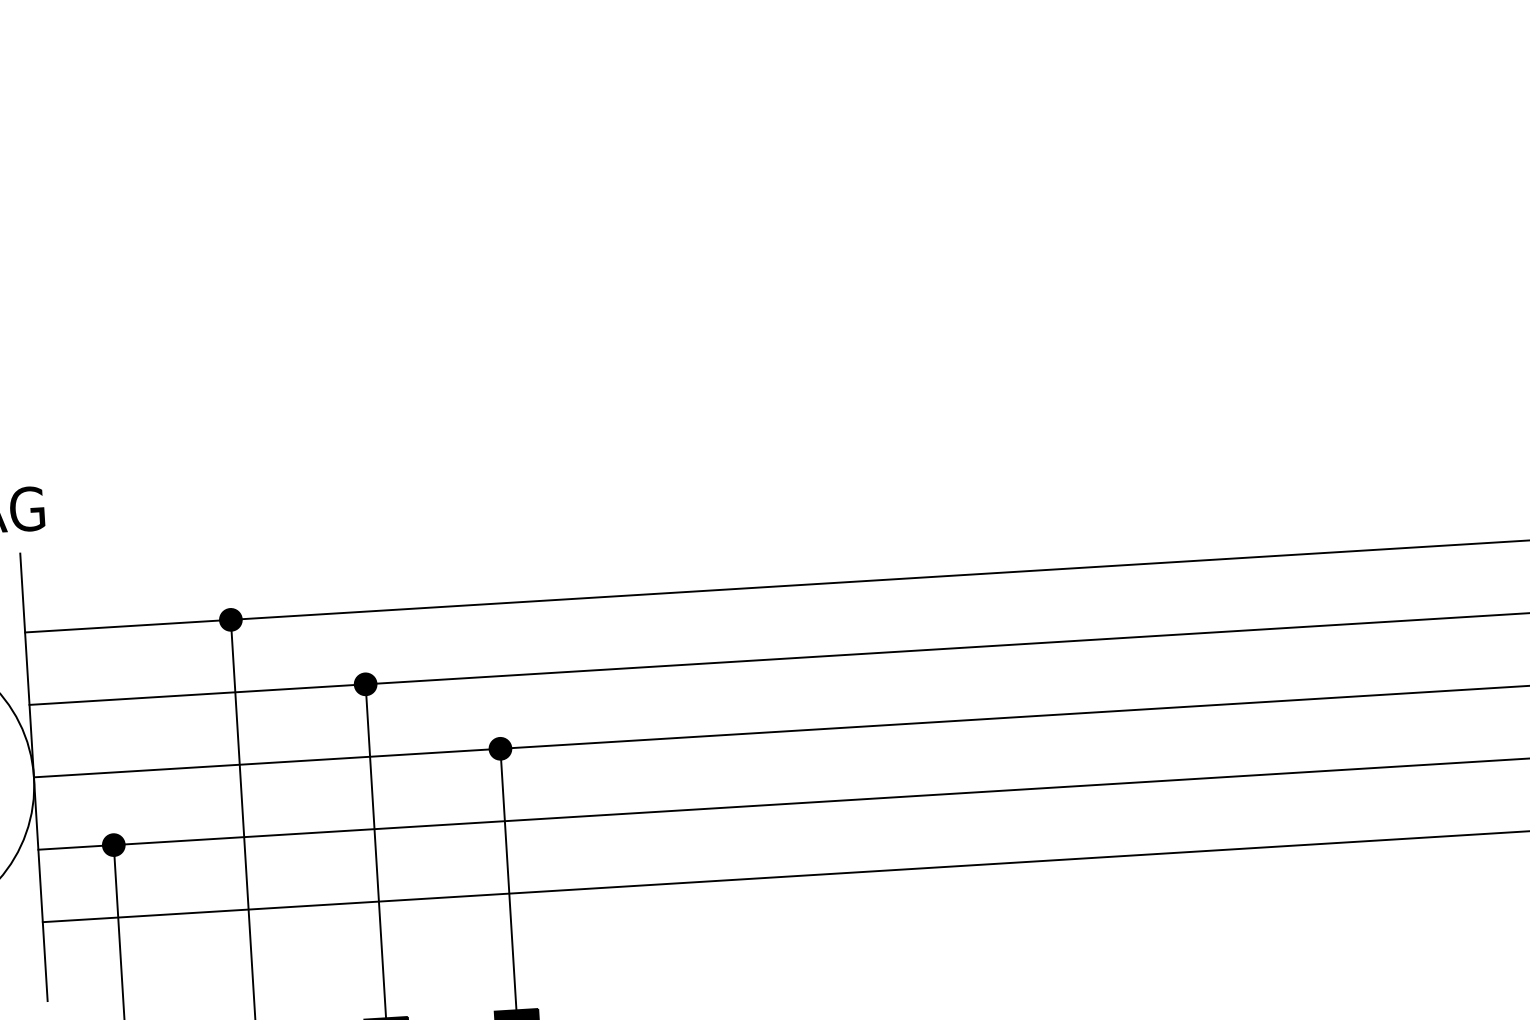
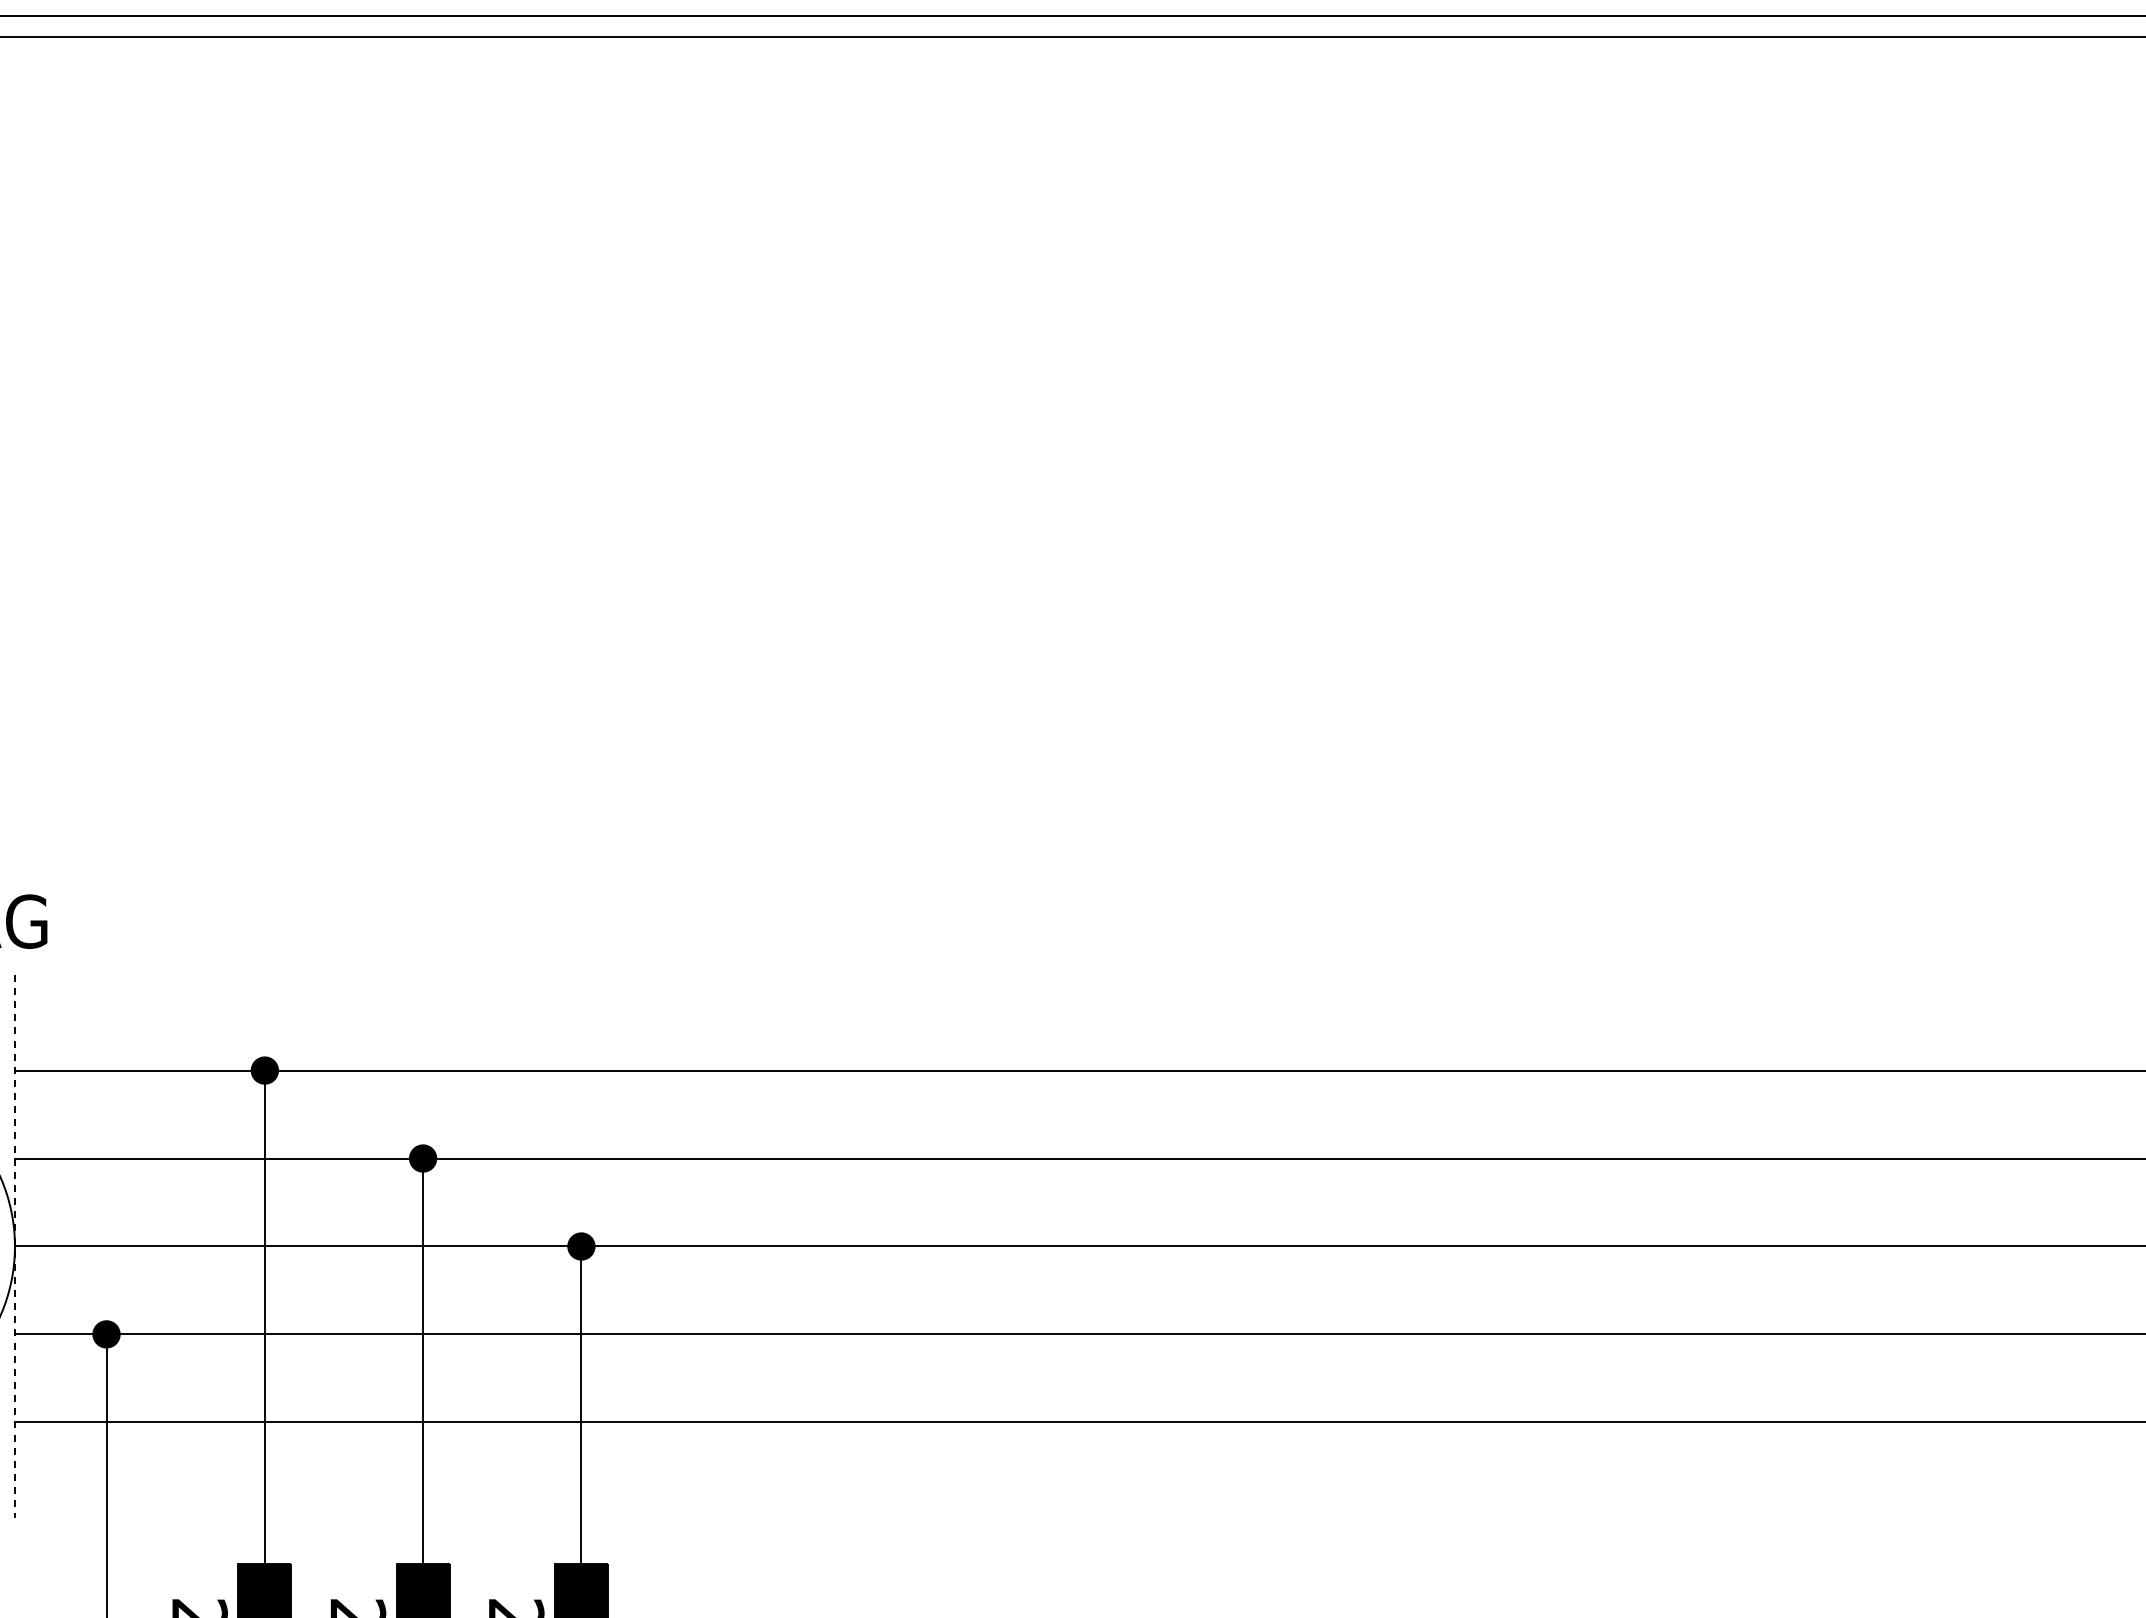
line: (33, 777) -> (14, 1246), solid -> dashed

